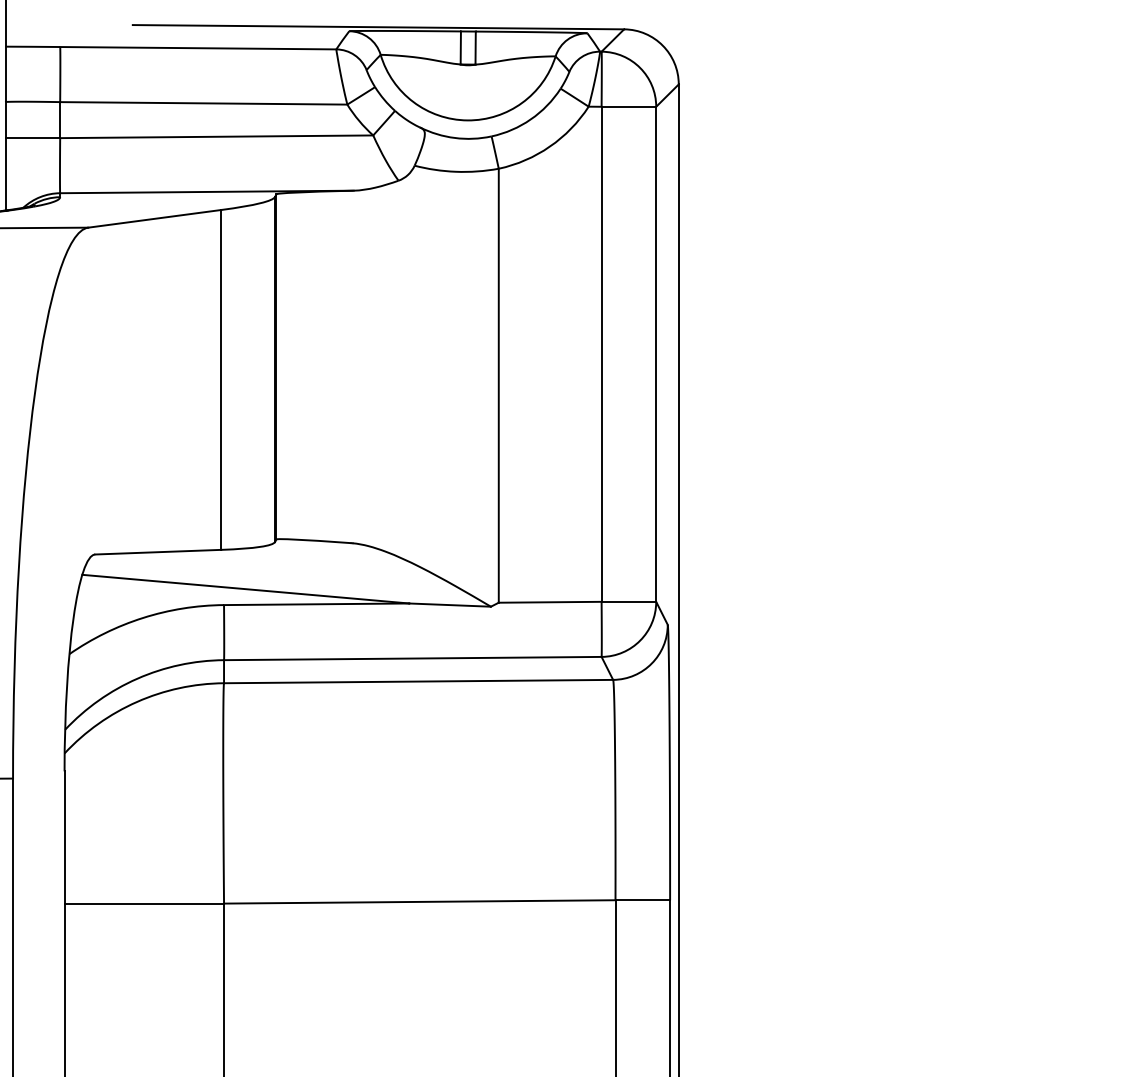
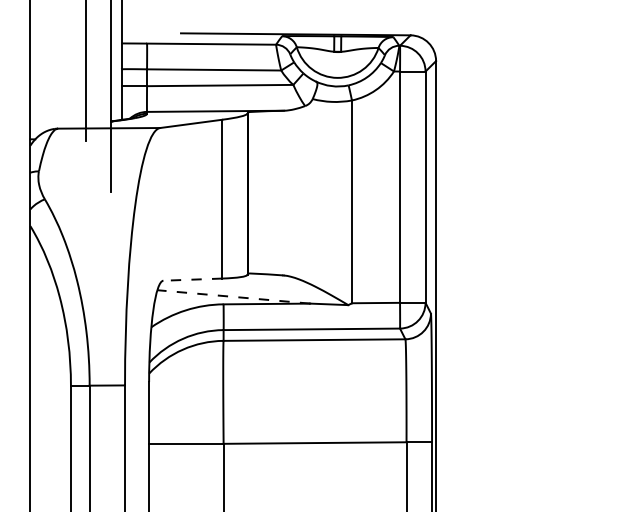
line: (157, 551) -> (192, 279), solid -> dashed
line: (245, 588) -> (233, 296), solid -> dashed

